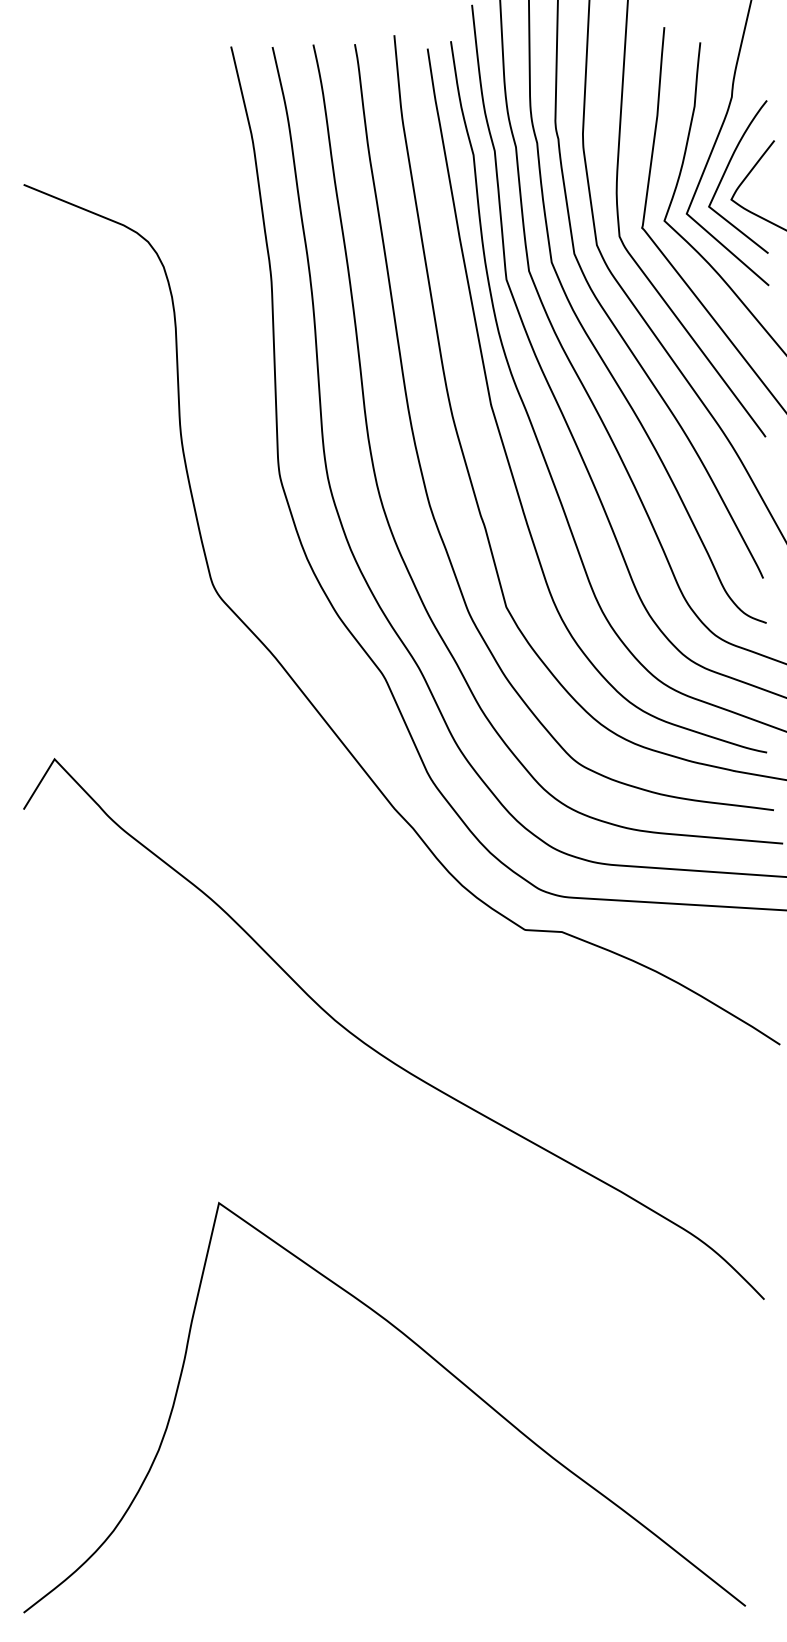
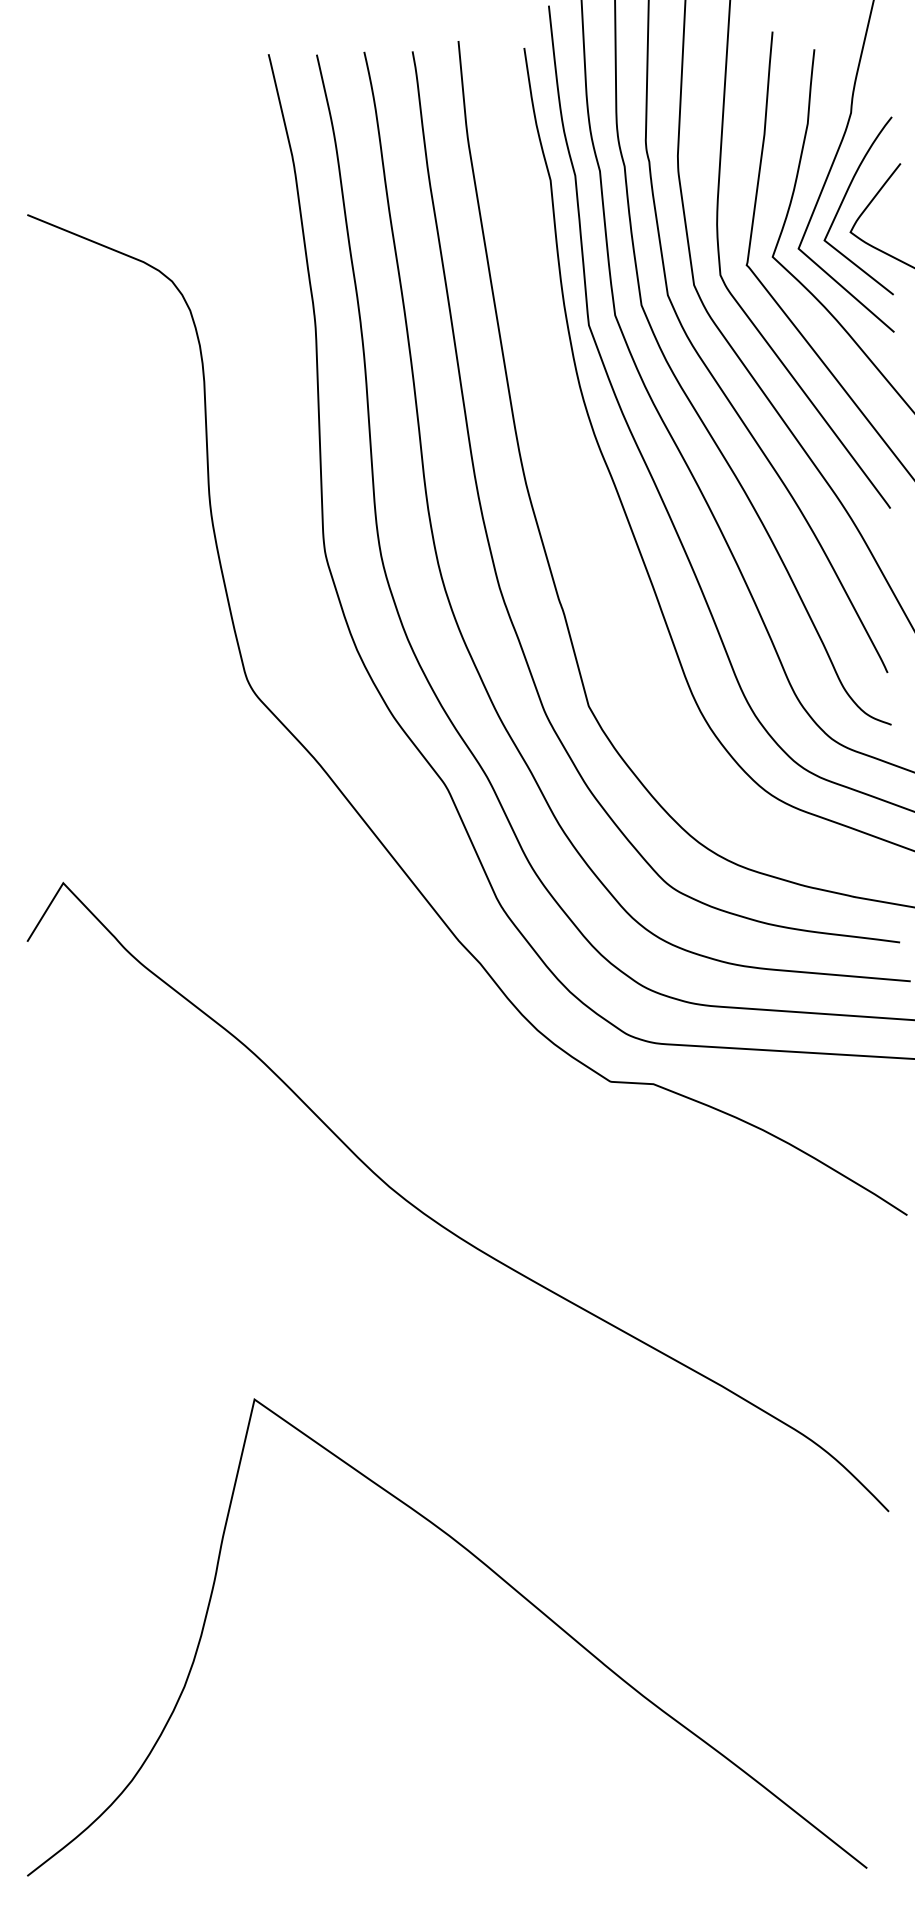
curve: (500, 433) -> (582, 504), removed

